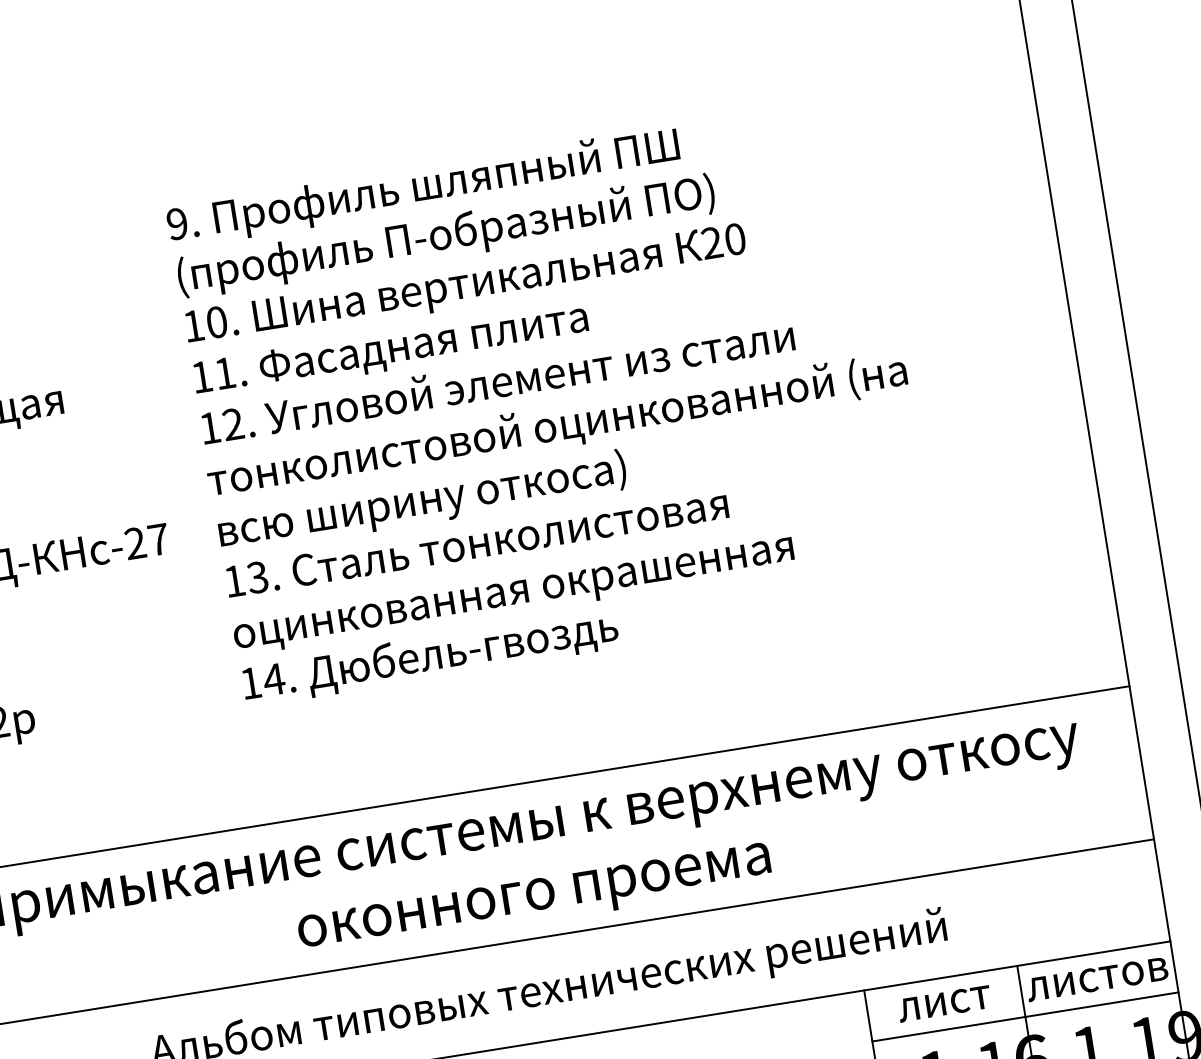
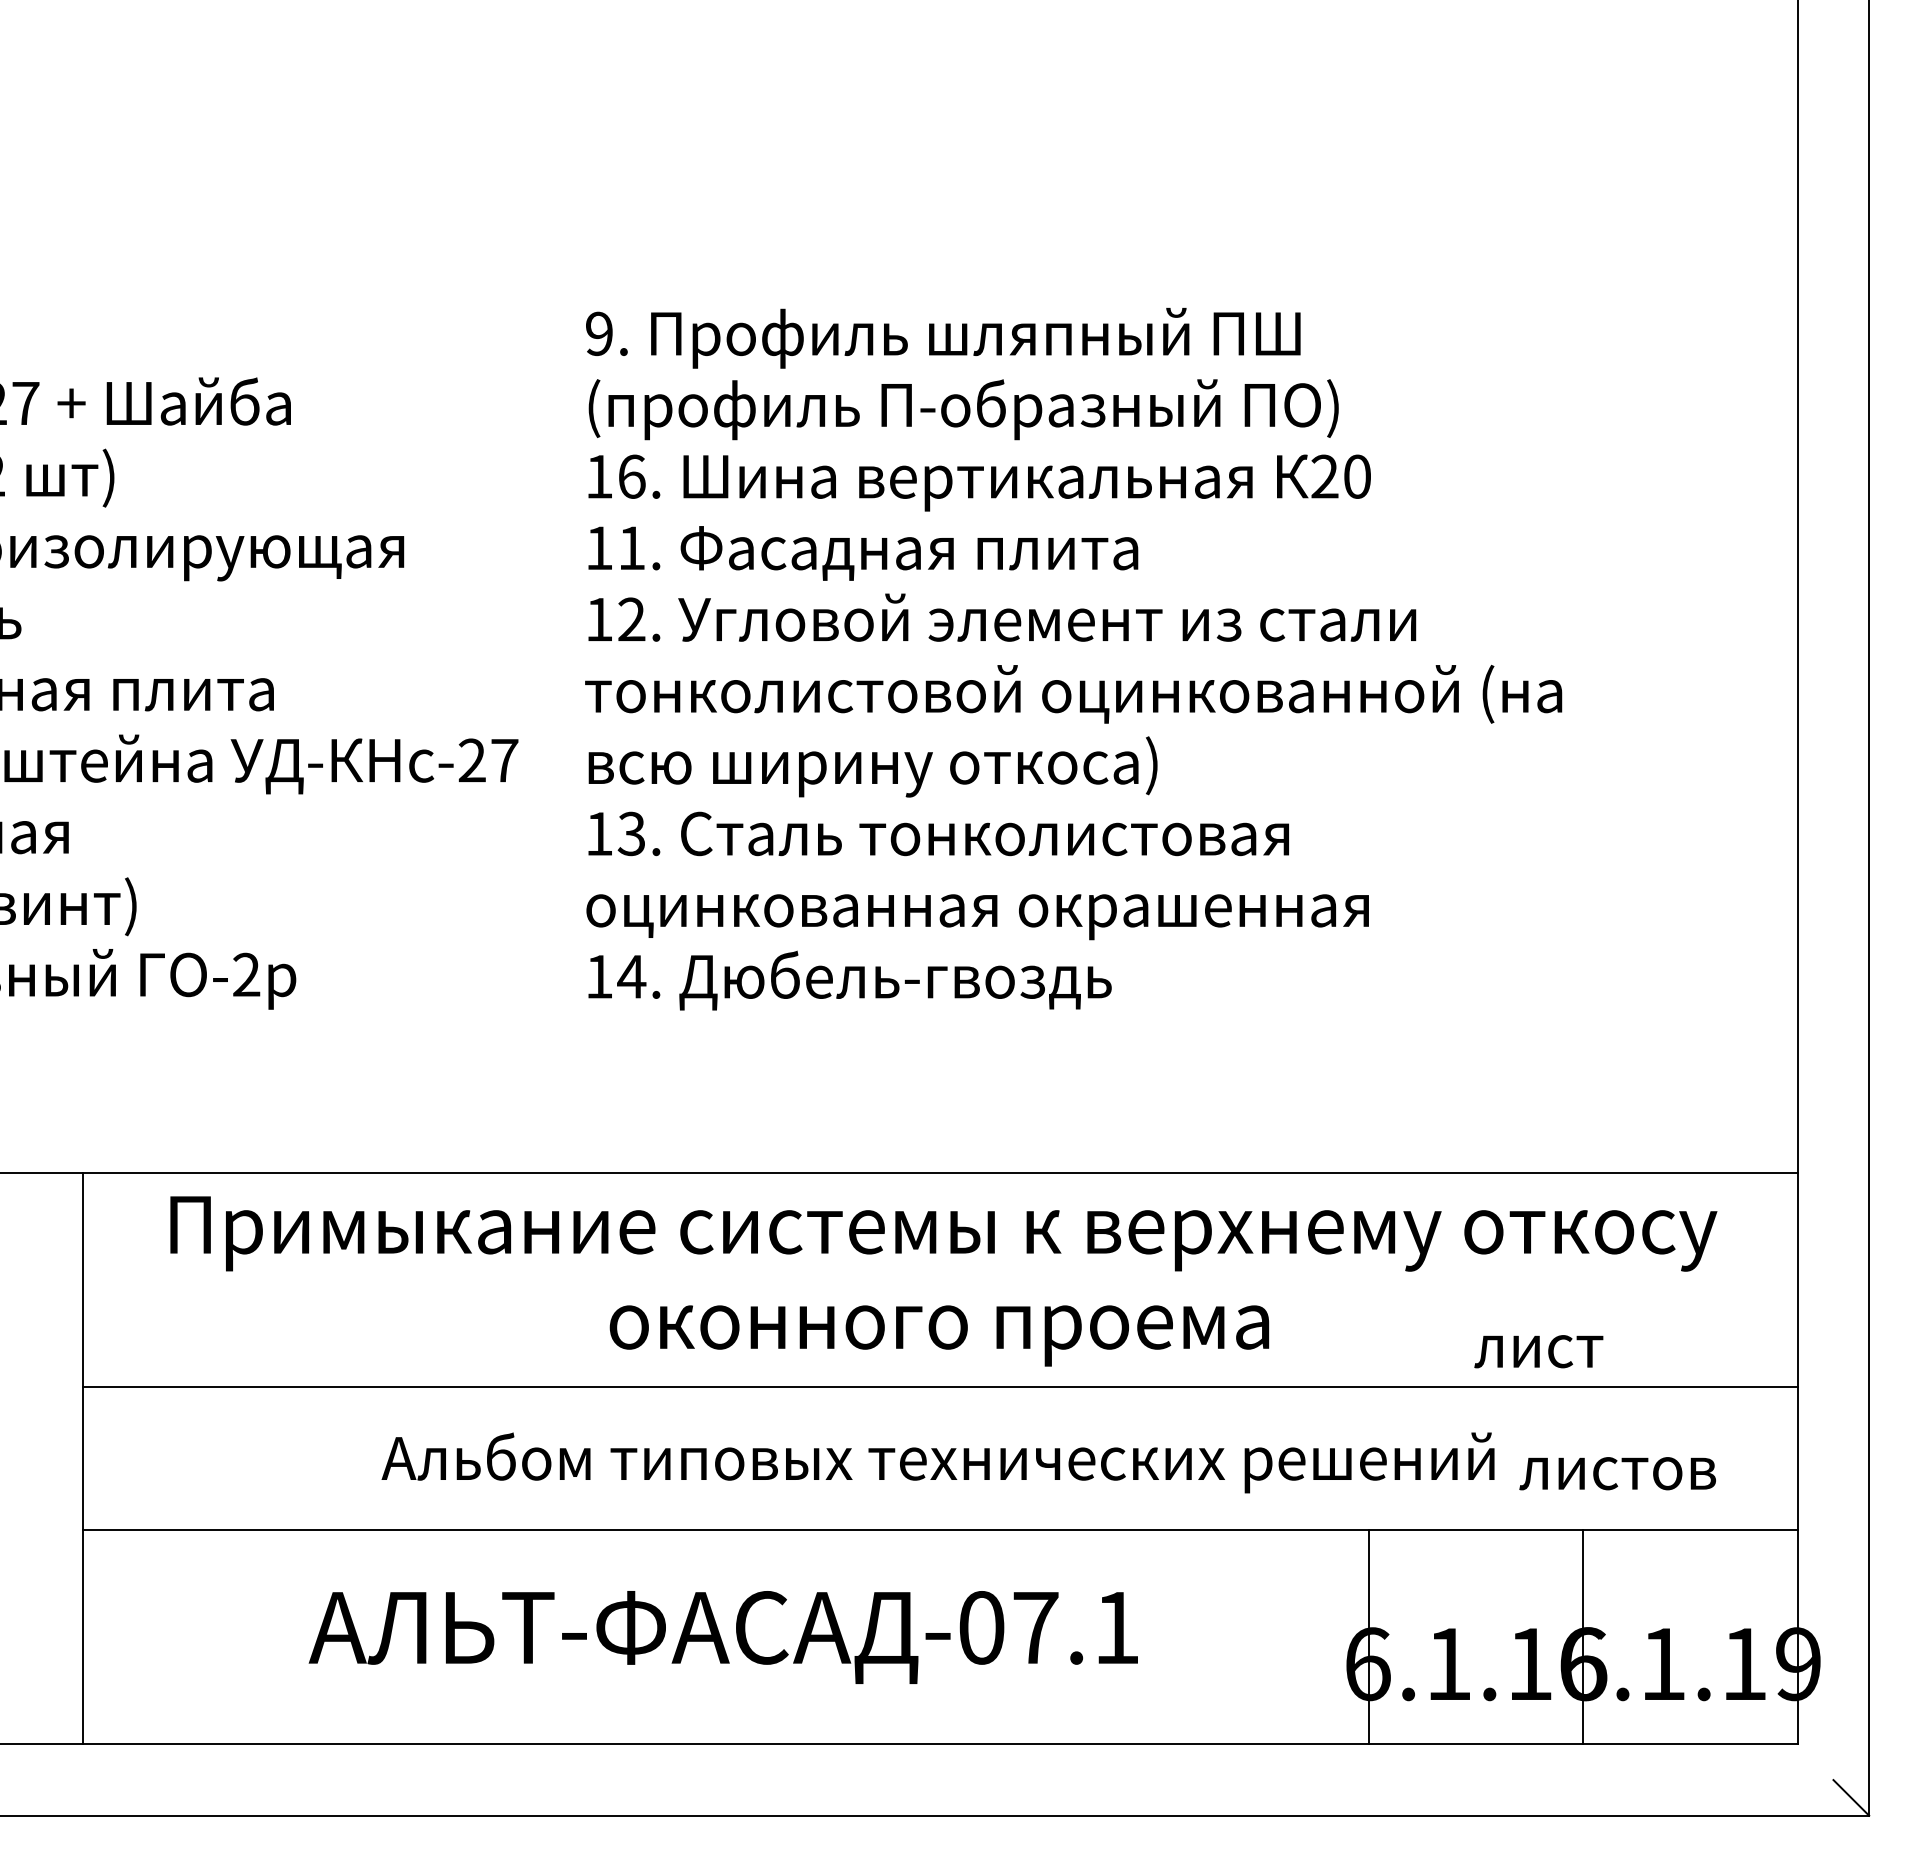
text: (216, 322) -> (631, 476), 10. -> 16.
text: (1097, 979) -> (1617, 1473), moved
text: (944, 1003) -> (1538, 1351), moved
line: (1025, 1016) -> (1583, 1601), removed

